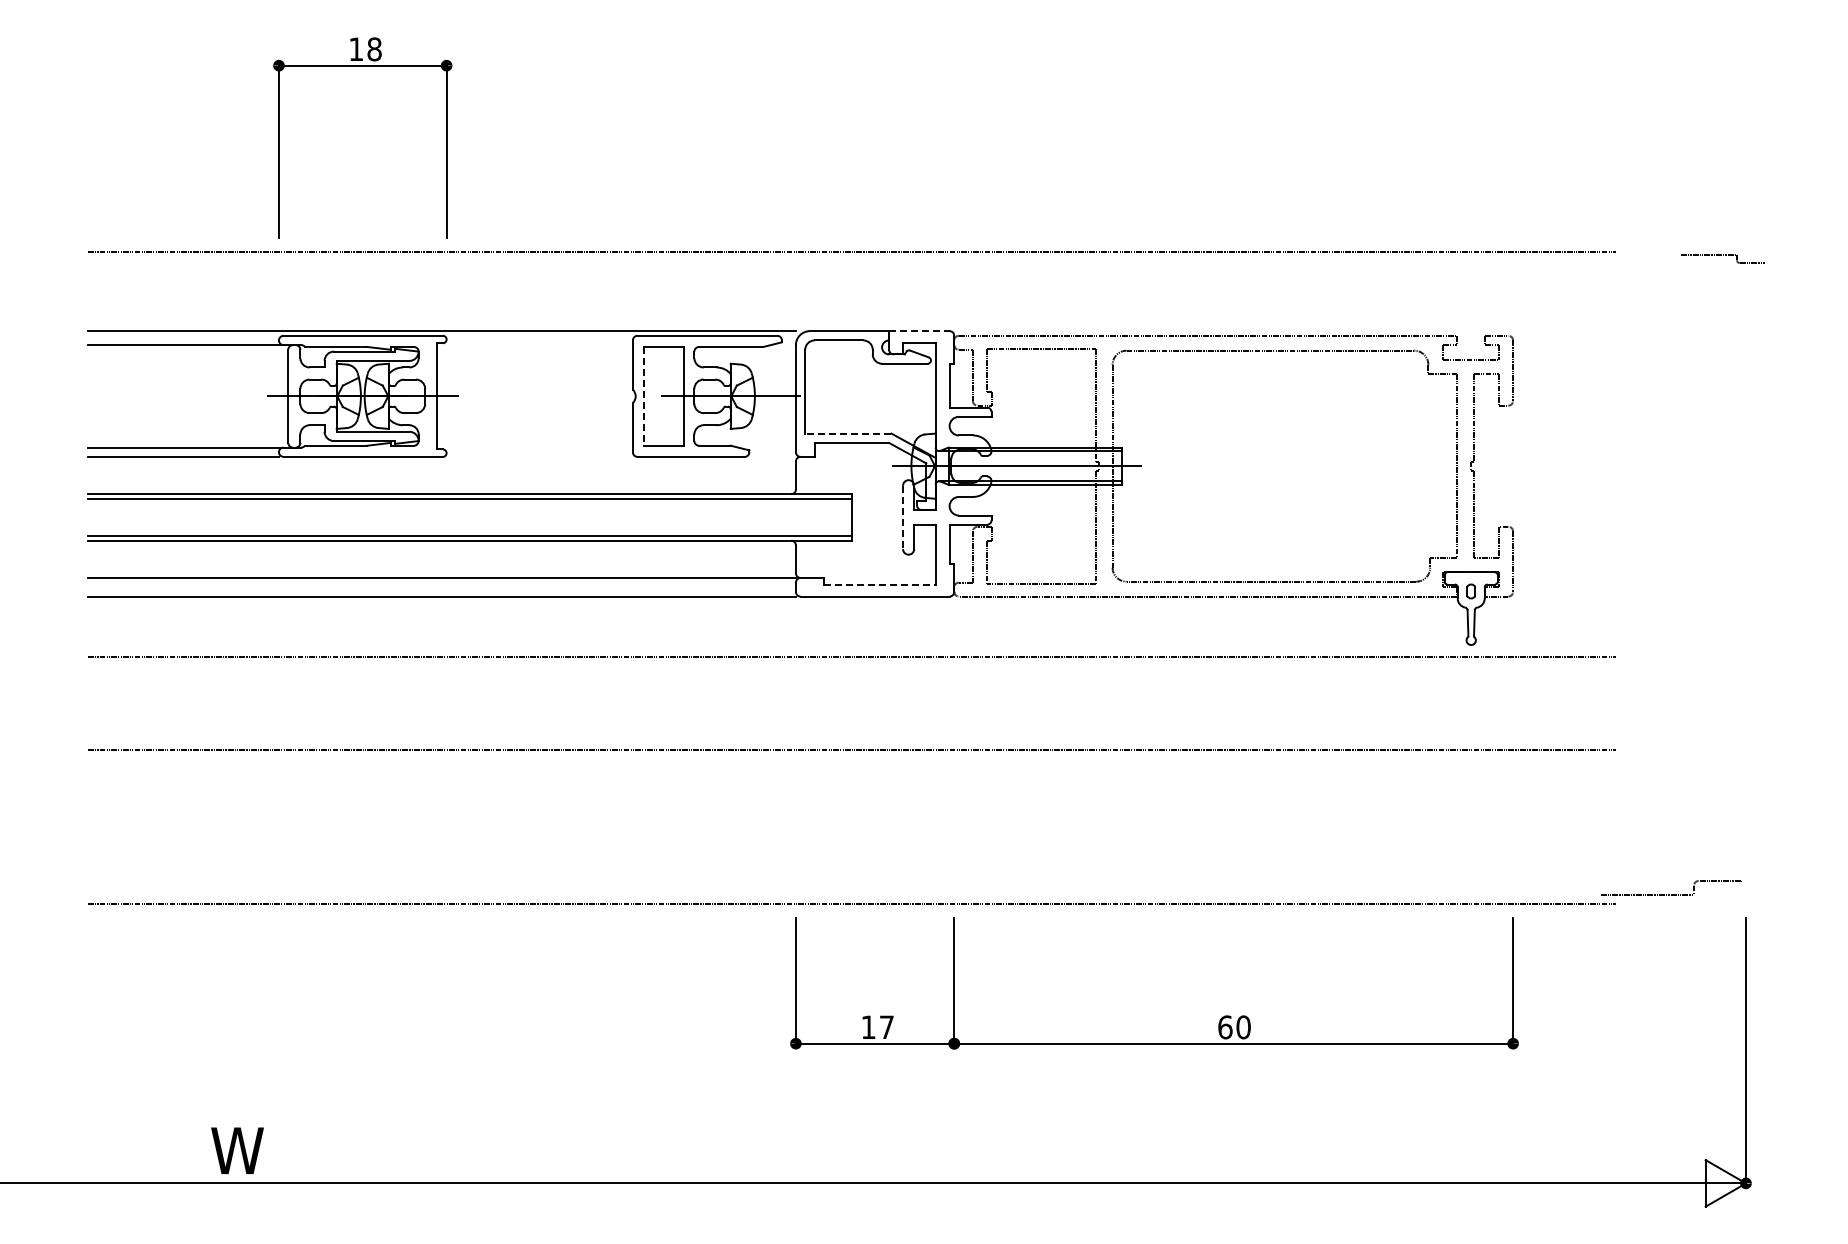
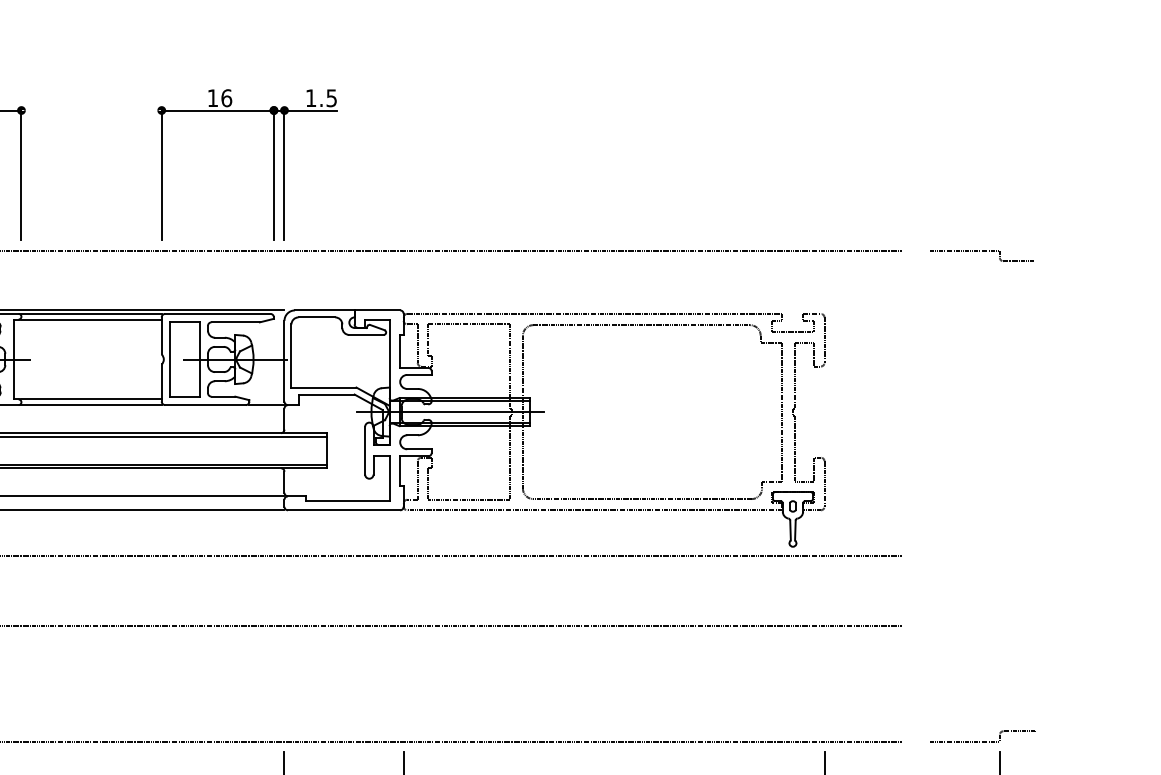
part: (781, 137) -> (273, 164), added
part: (1723, 258) -> (982, 255), size x1.67
line: (919, 331) -> (377, 310), dashed -> solid
line: (539, 335) -> (91, 313), added
line: (539, 343) -> (91, 319), added
line: (644, 396) -> (170, 359), dashed -> solid
line: (847, 433) -> (323, 387), dashed -> solid
line: (539, 449) -> (91, 399), added
line: (539, 456) -> (91, 404), added
line: (772, 456) -> (266, 404), added
line: (903, 517) -> (365, 450), dashed -> solid
line: (879, 584) -> (347, 501), dashed -> solid
part: (1671, 894) -> (982, 741), moved

